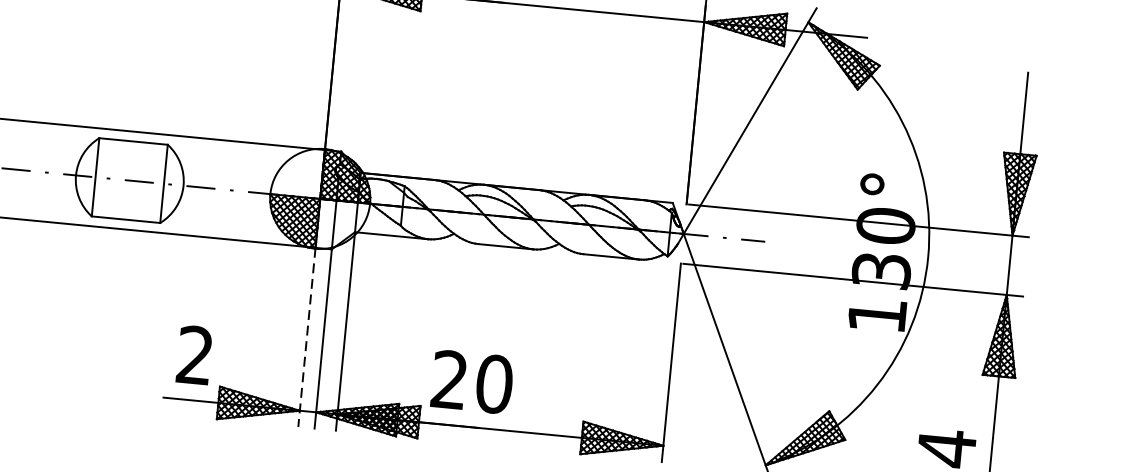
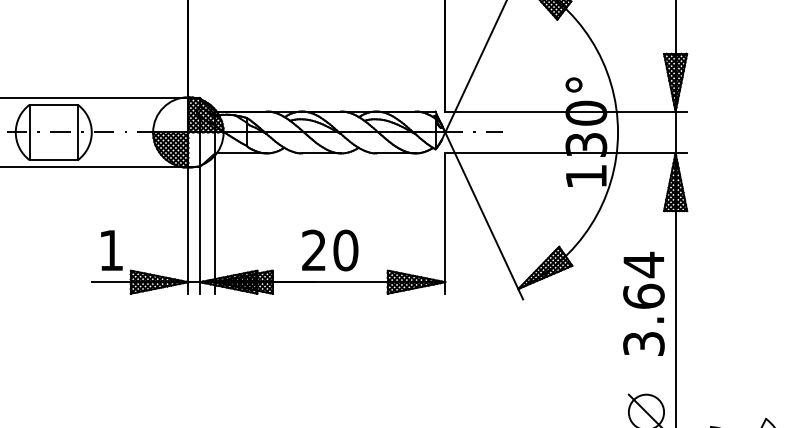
line: (307, 337) -> (188, 230), dashed -> solid
text: (194, 353) -> (110, 249), 2 -> 1
text: (472, 382) -> (330, 250), moved

